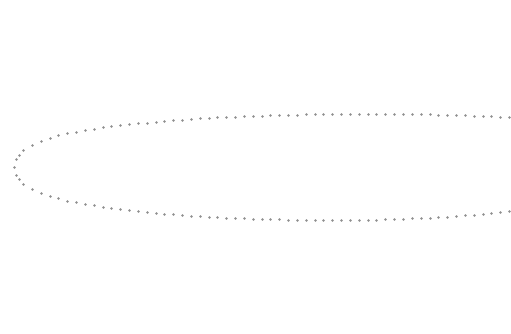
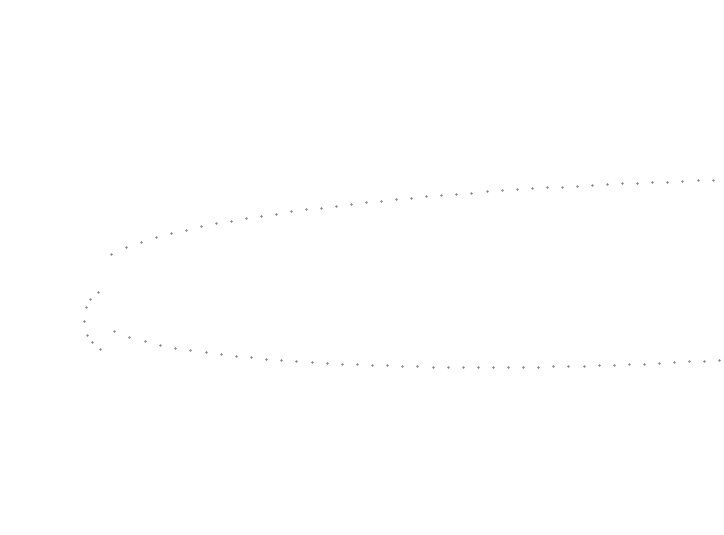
part: (18, 167) -> (90, 321), moved

